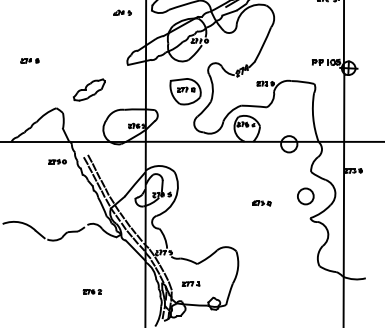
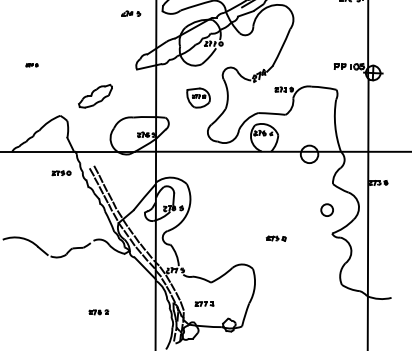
part: (29, 61) -> (31, 65), size x0.6
part: (185, 91) -> (198, 97), size x0.7
circle: (305, 195) -> (326, 209), size x0.7
part: (261, 203) -> (275, 238), moved

